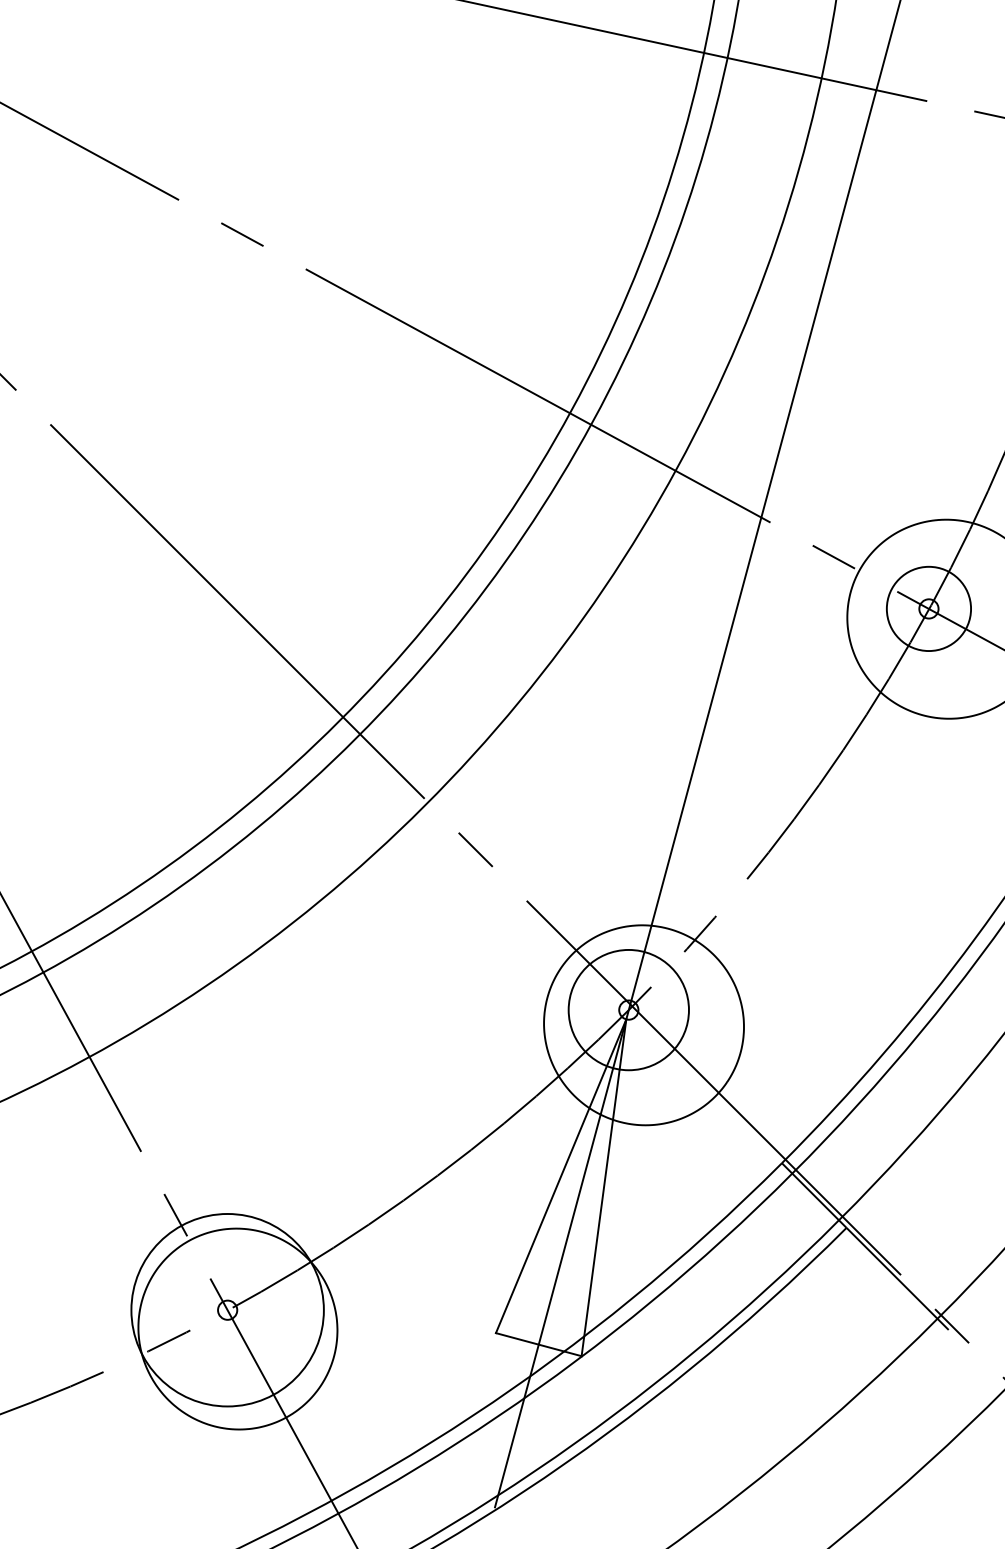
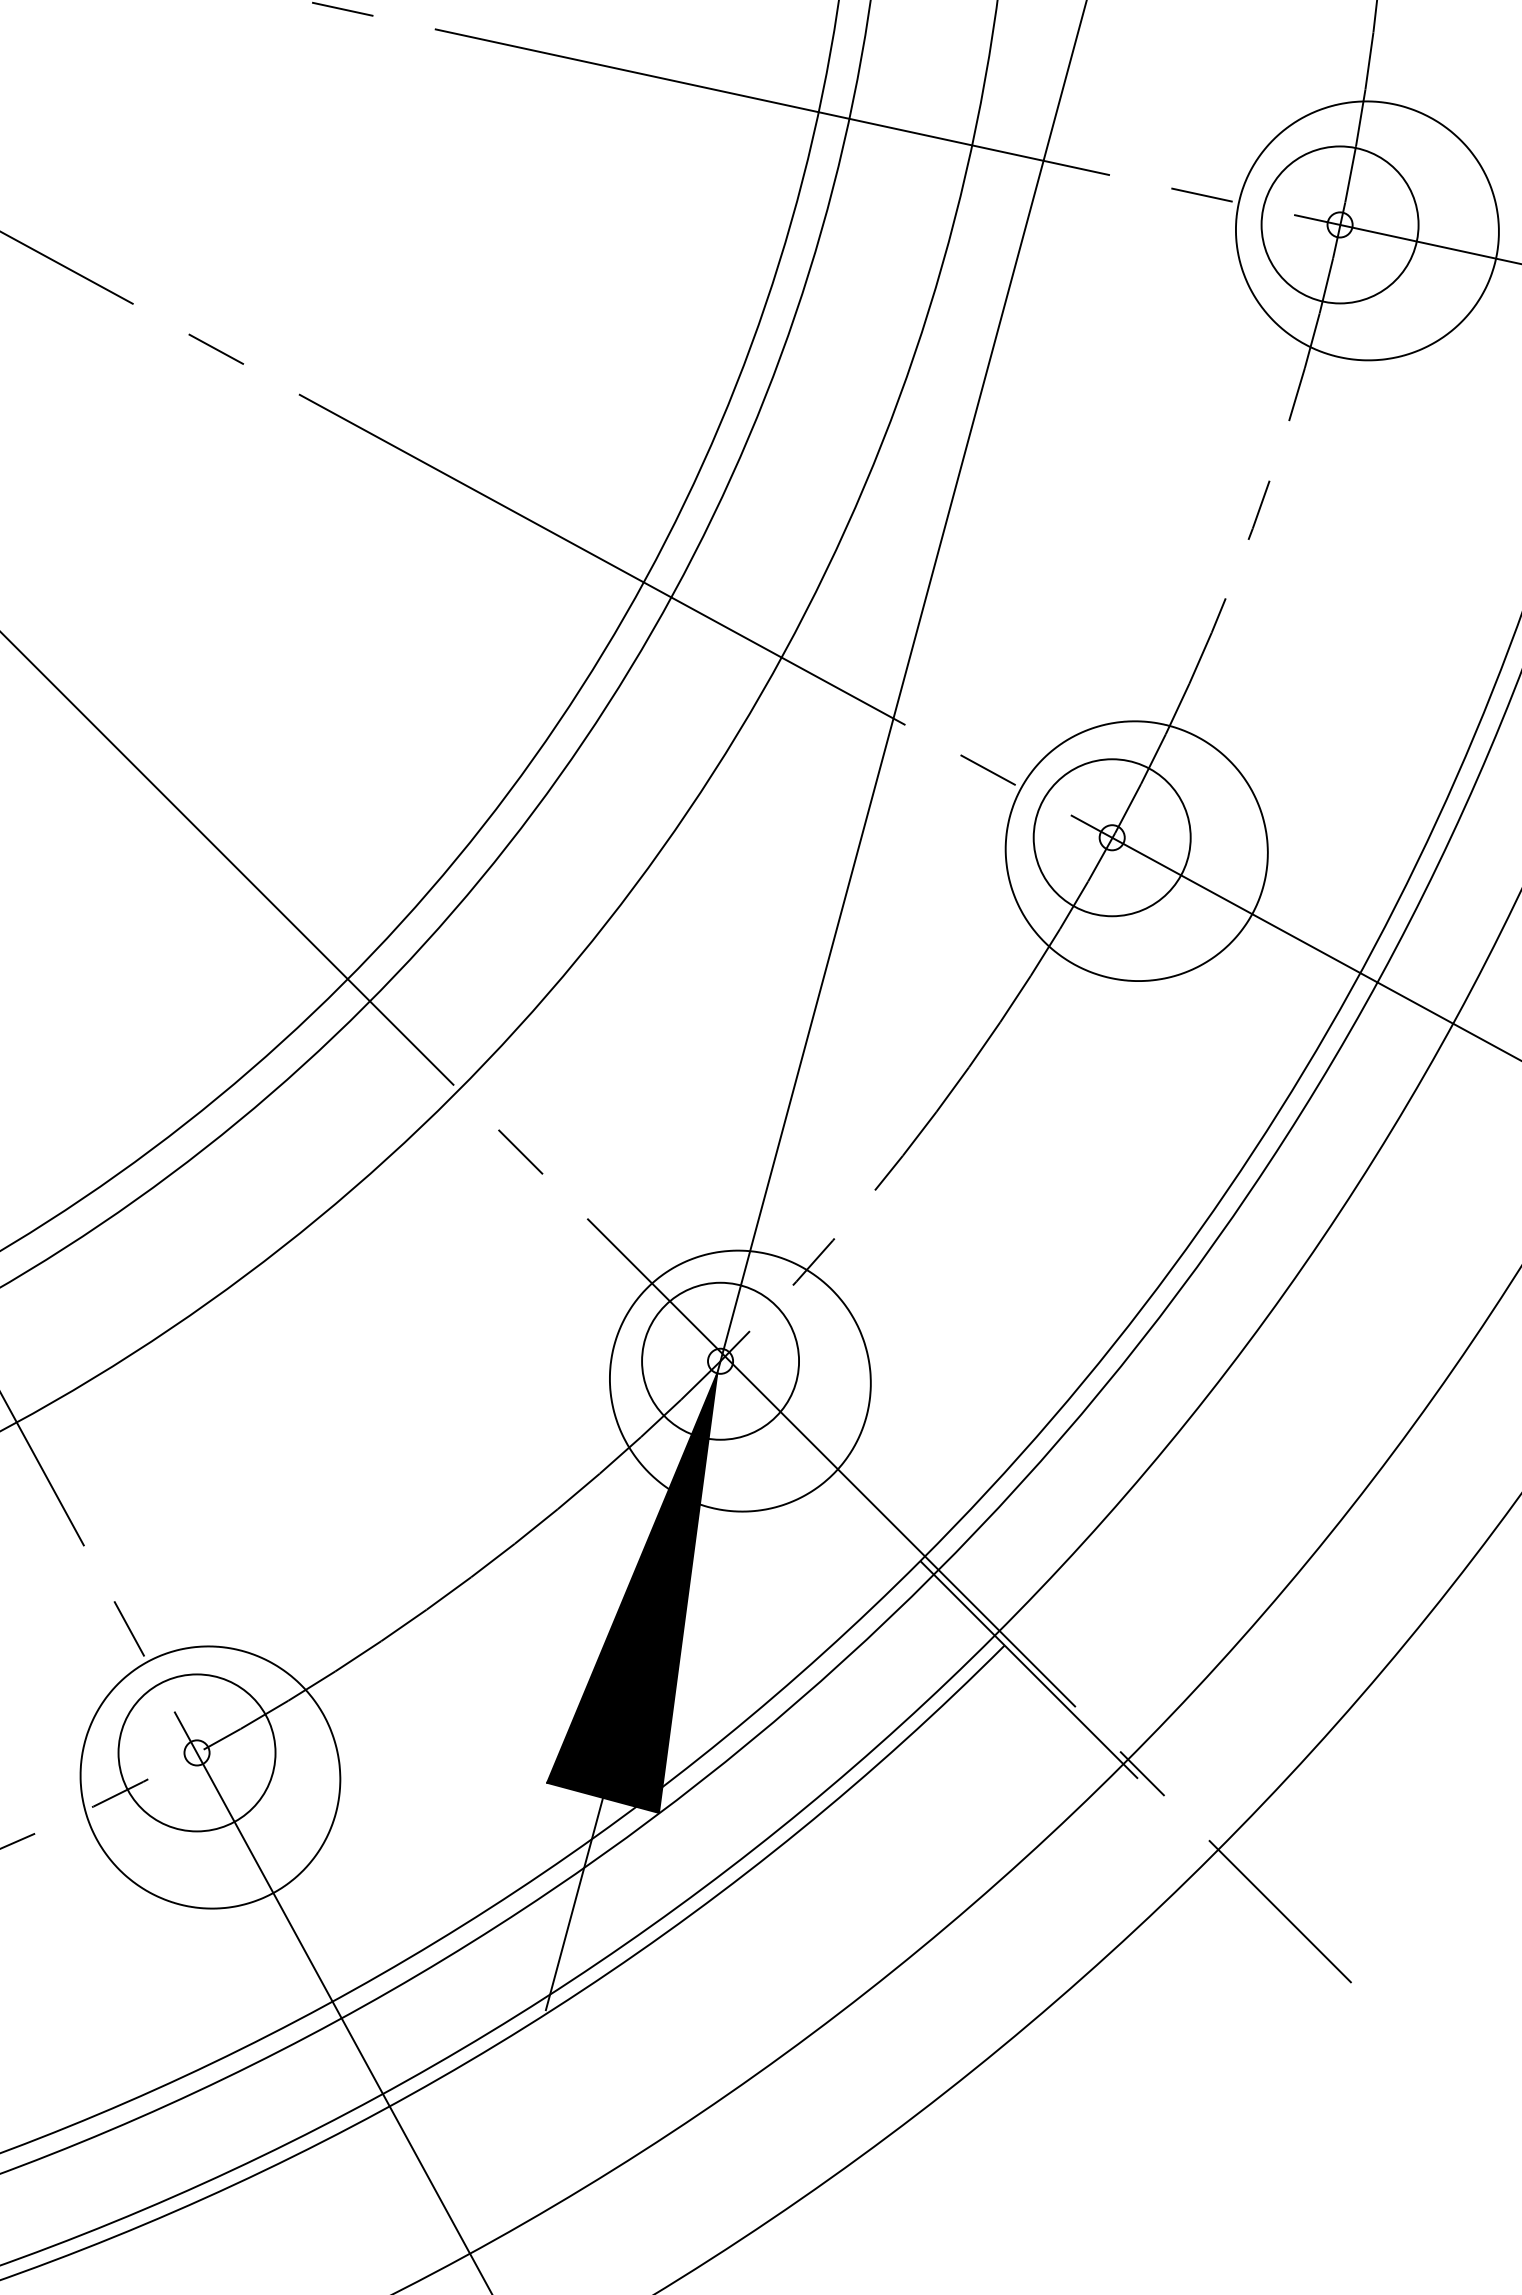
circle: (928, 608) -> (1111, 837), size x1.43
fill: (561, 1187) -> (632, 1592), added
circle: (227, 1309) -> (196, 1752), size x0.62

